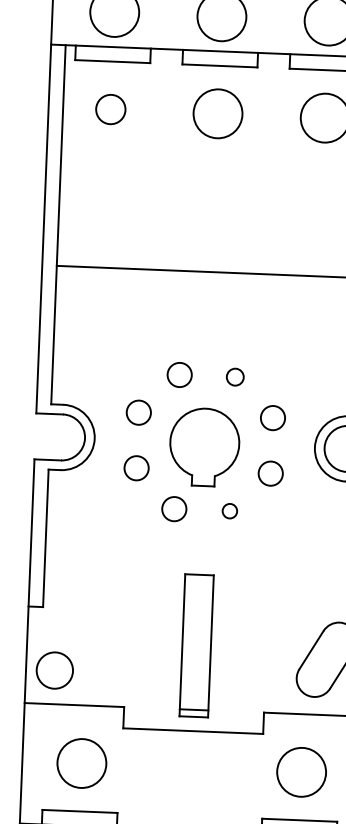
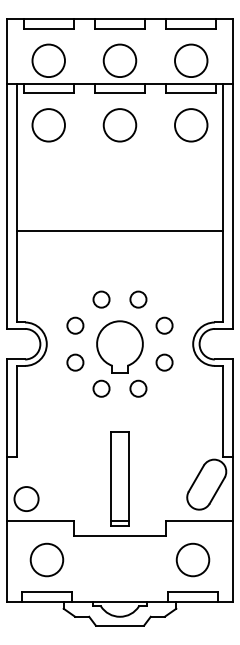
circle: (110, 109) -> (48, 125), size x1.67
circle: (235, 377) -> (138, 299), size x1.43
circle: (229, 510) -> (138, 388), size x1.67

